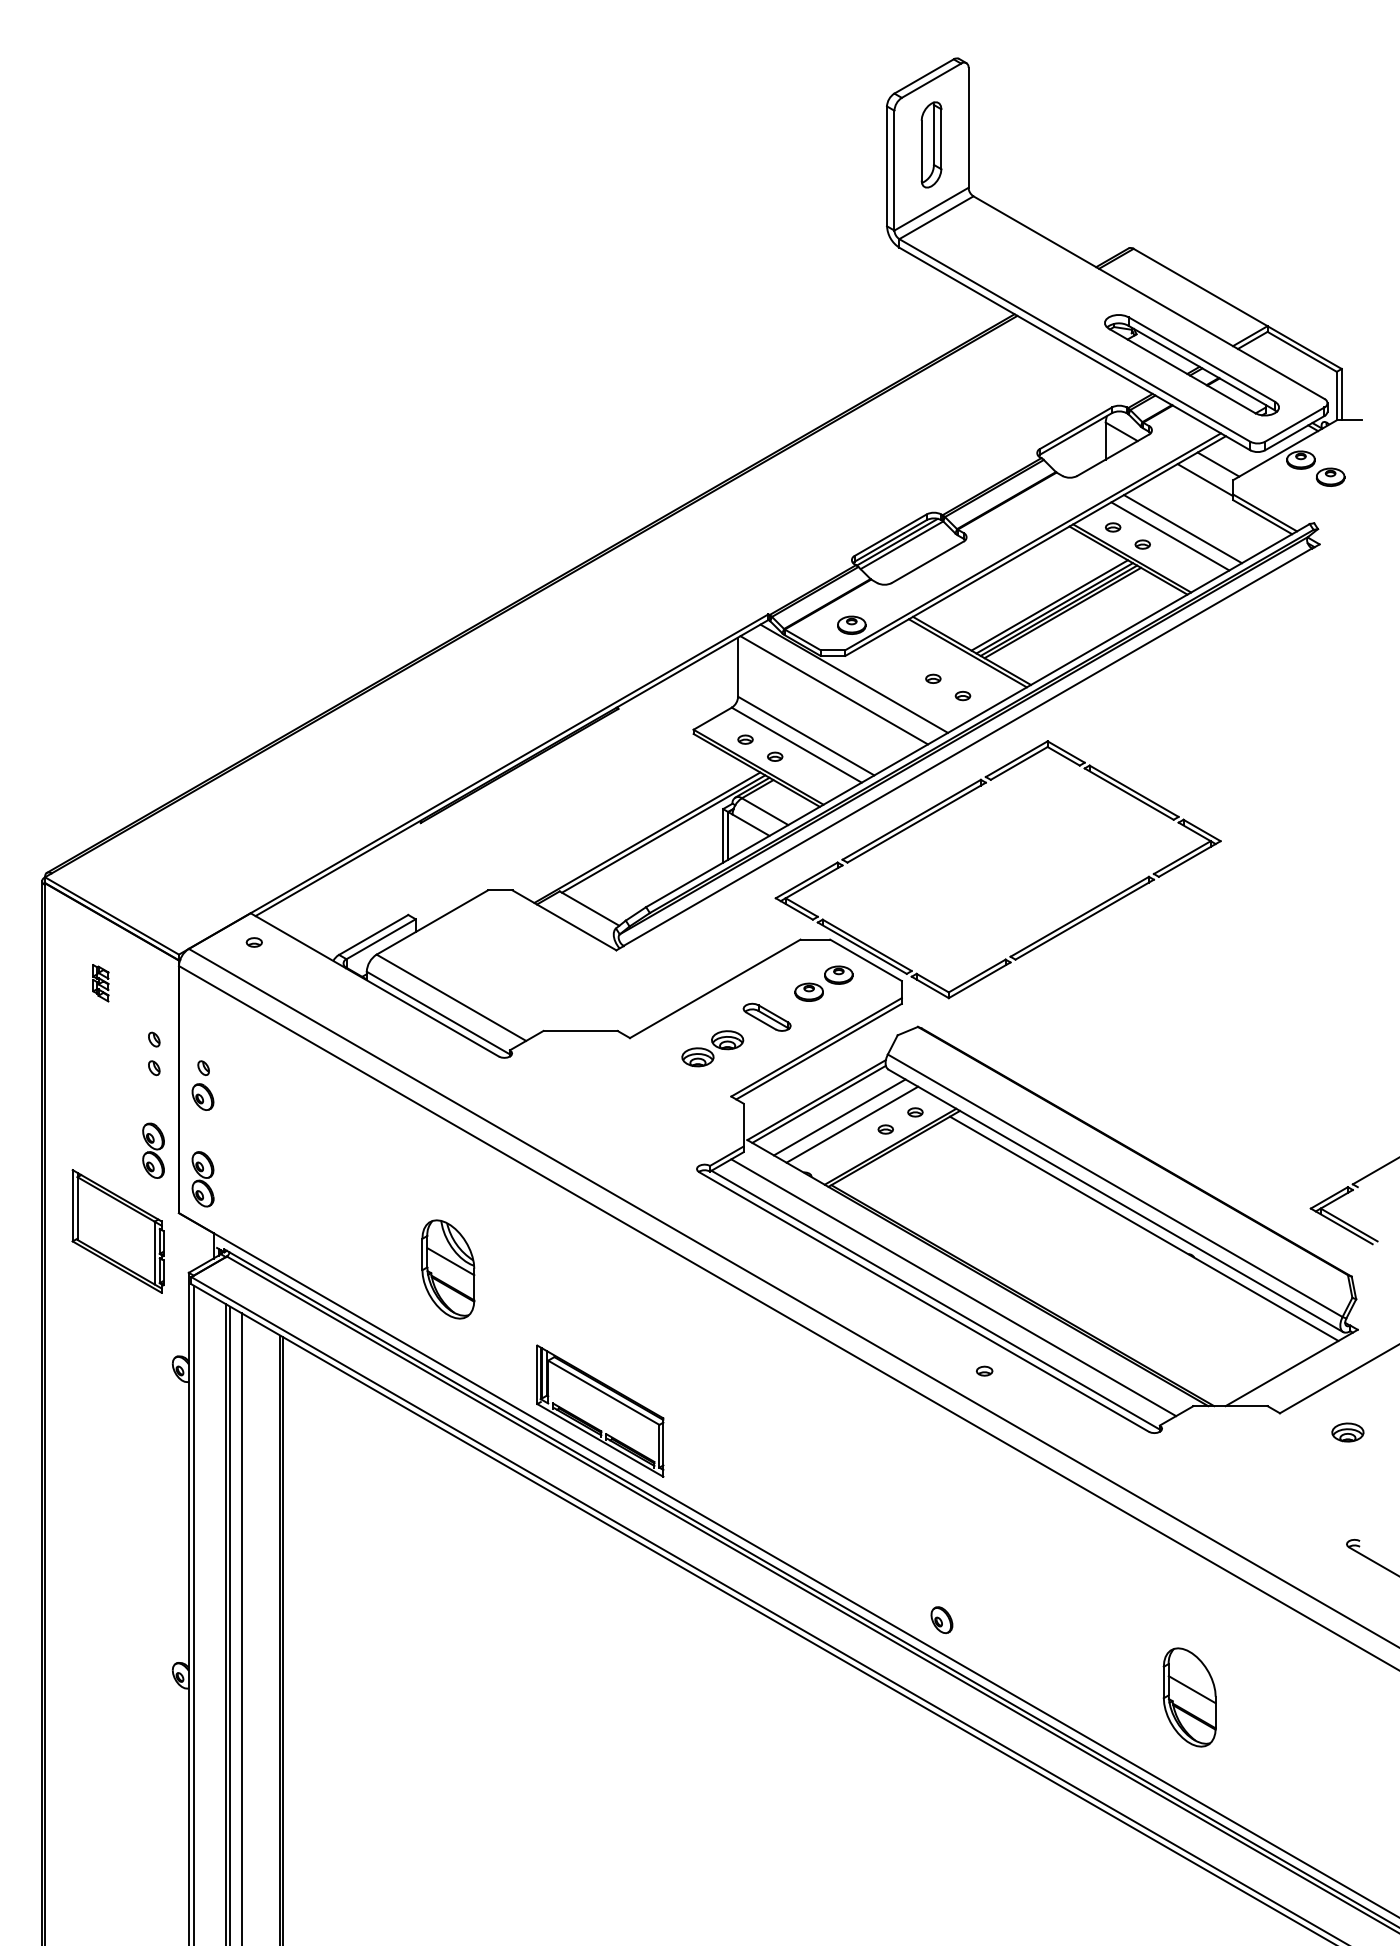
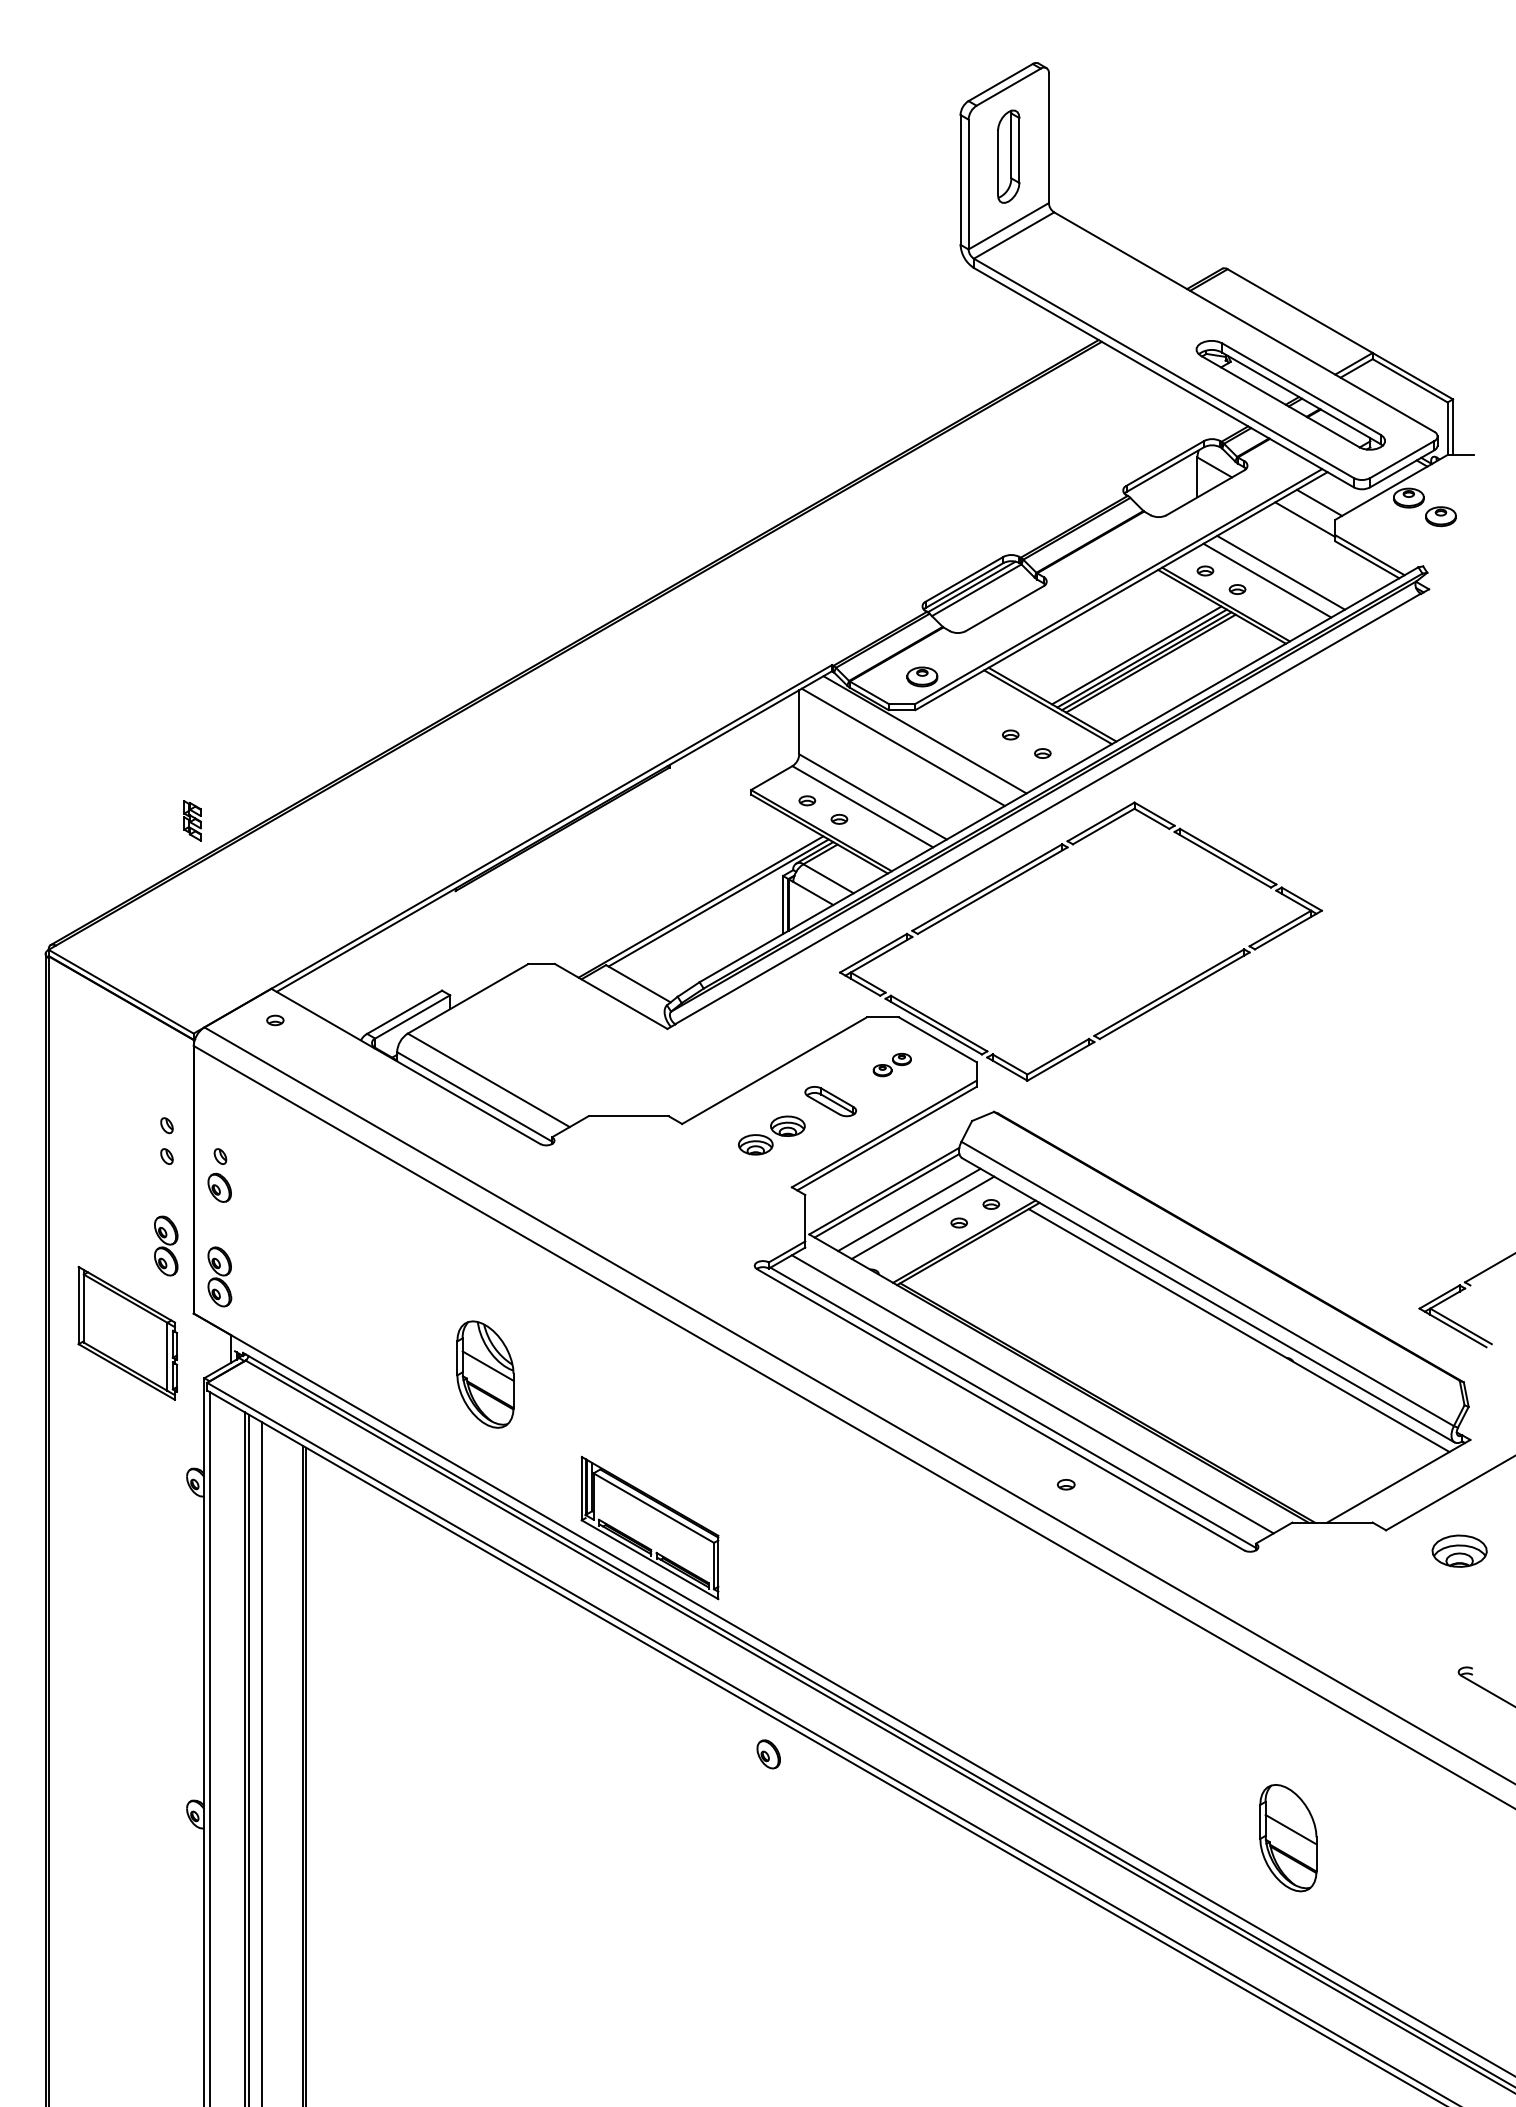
part: (100, 983) -> (192, 821), moved
part: (823, 983) -> (891, 1064), size x0.6
part: (1347, 1432) -> (1459, 1551), size x1.6
part: (941, 1619) -> (768, 1753), moved

